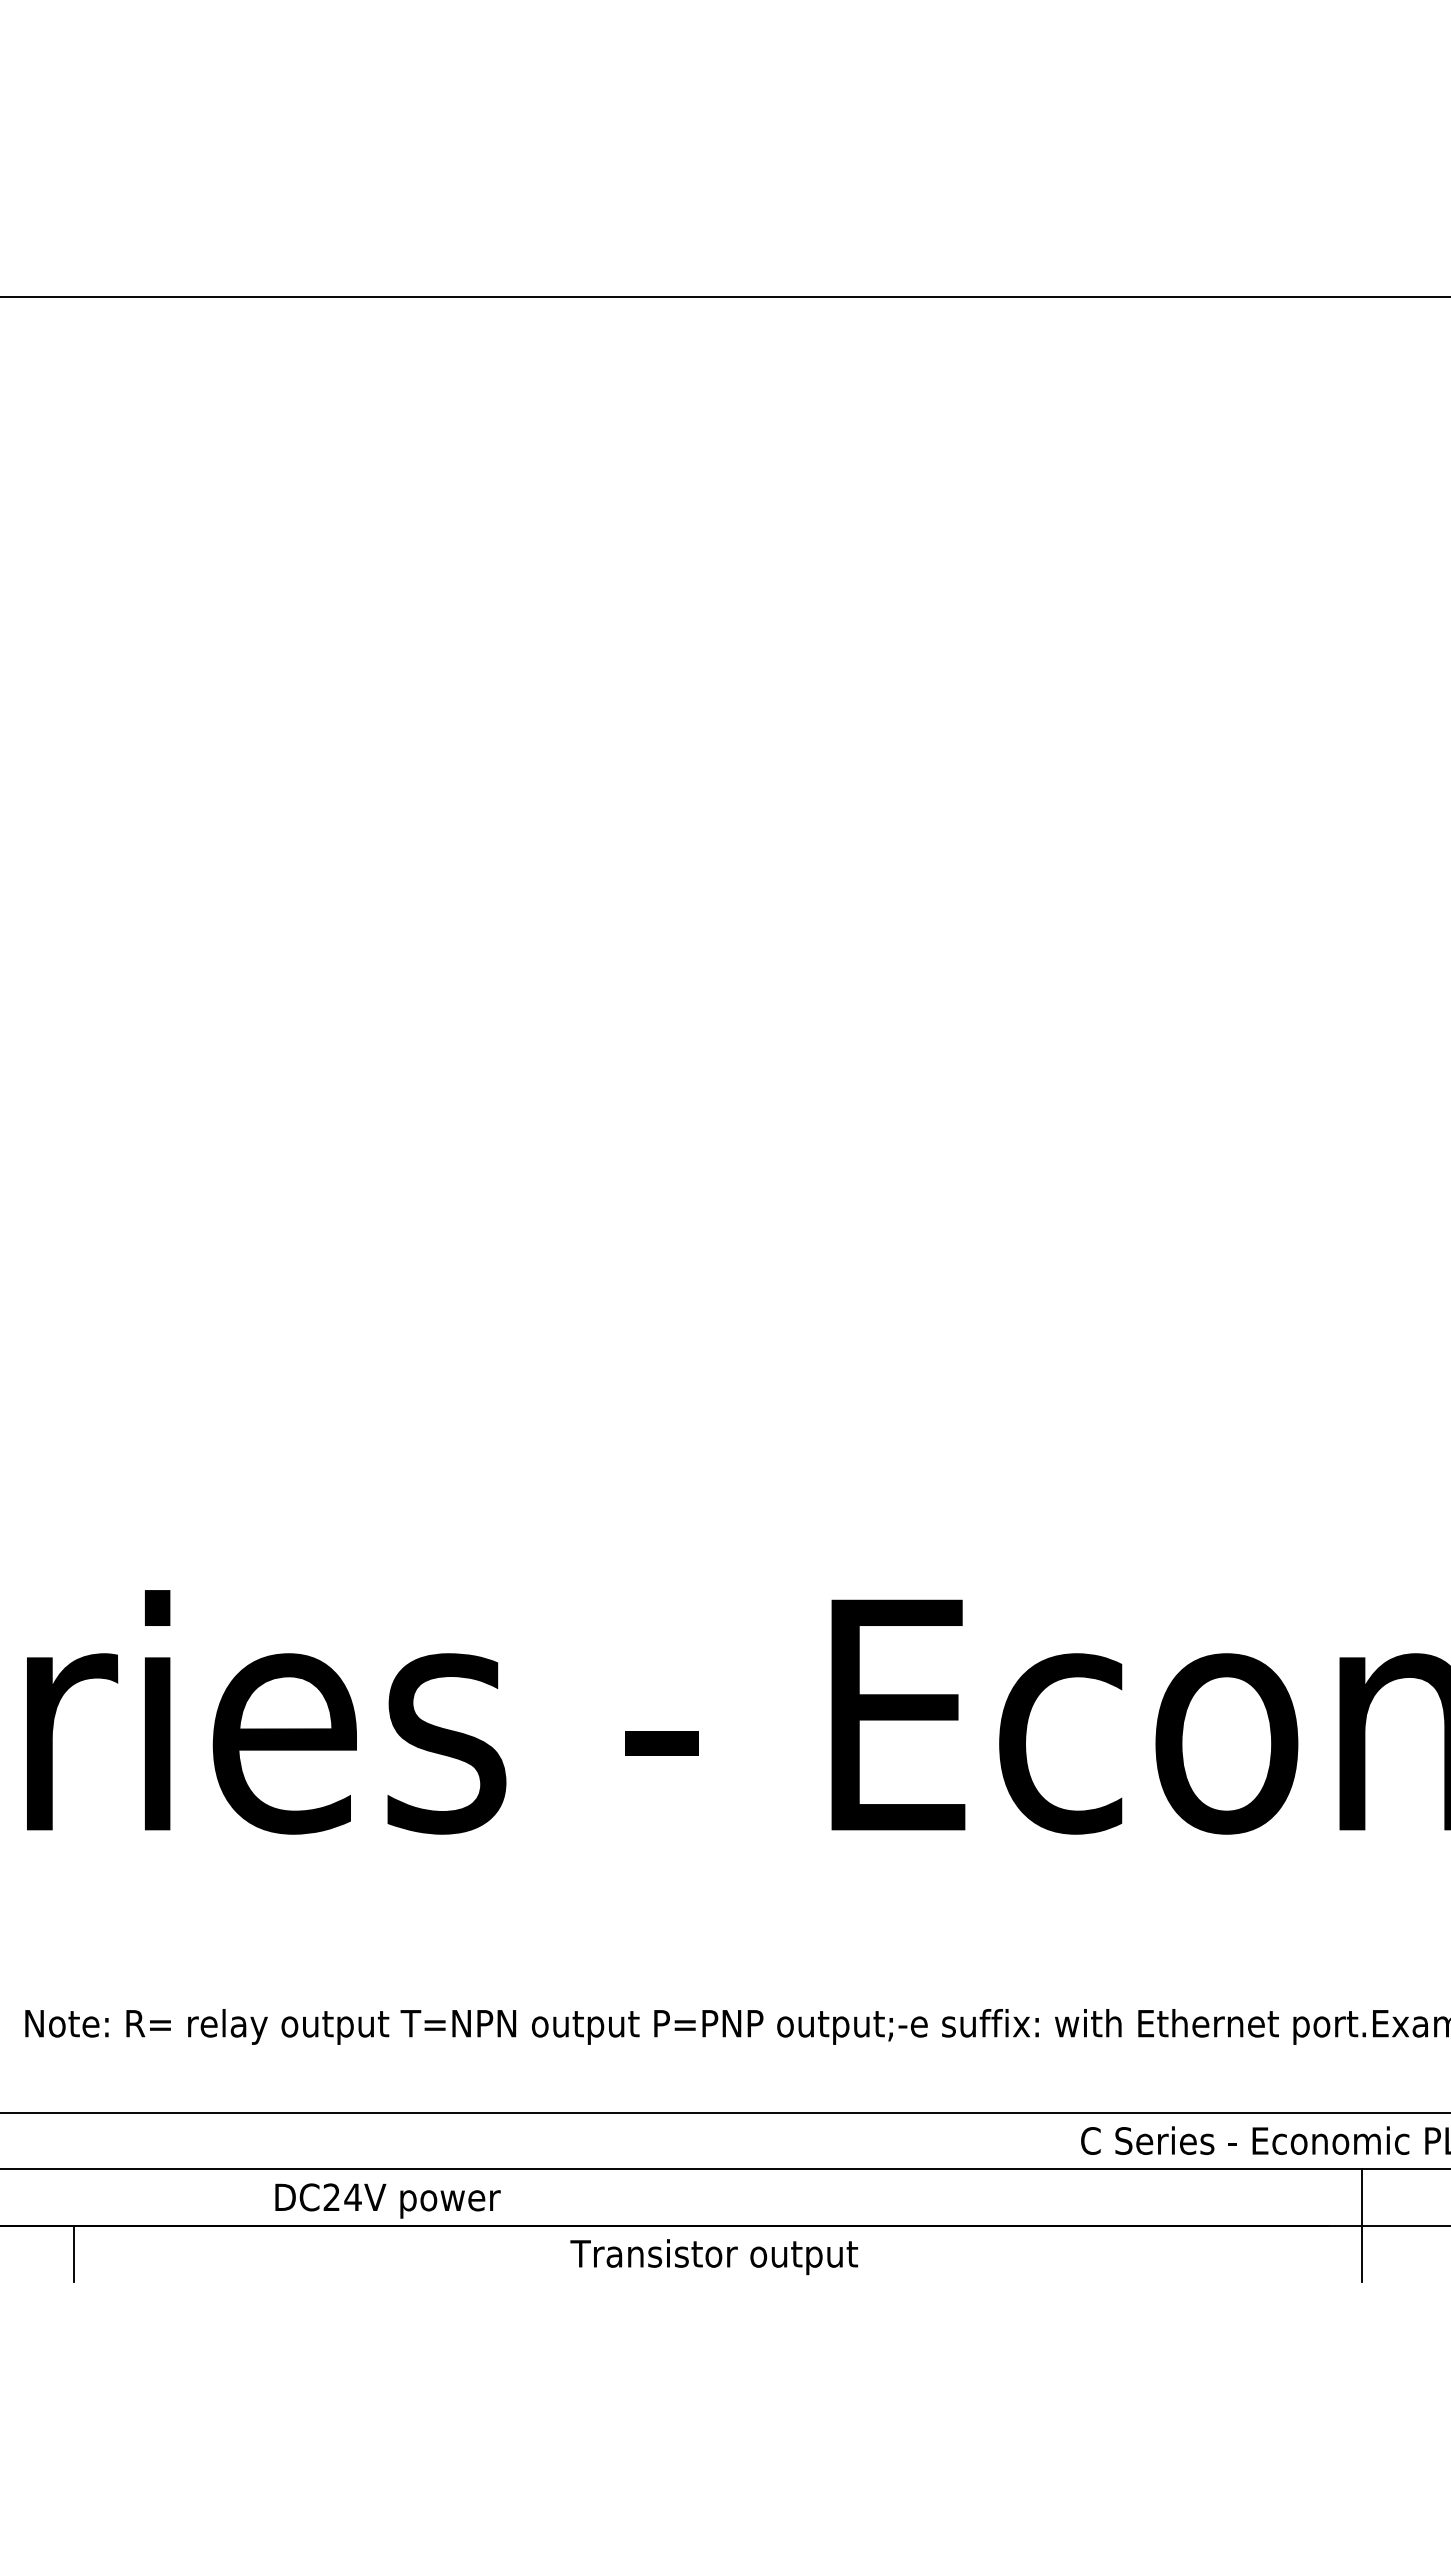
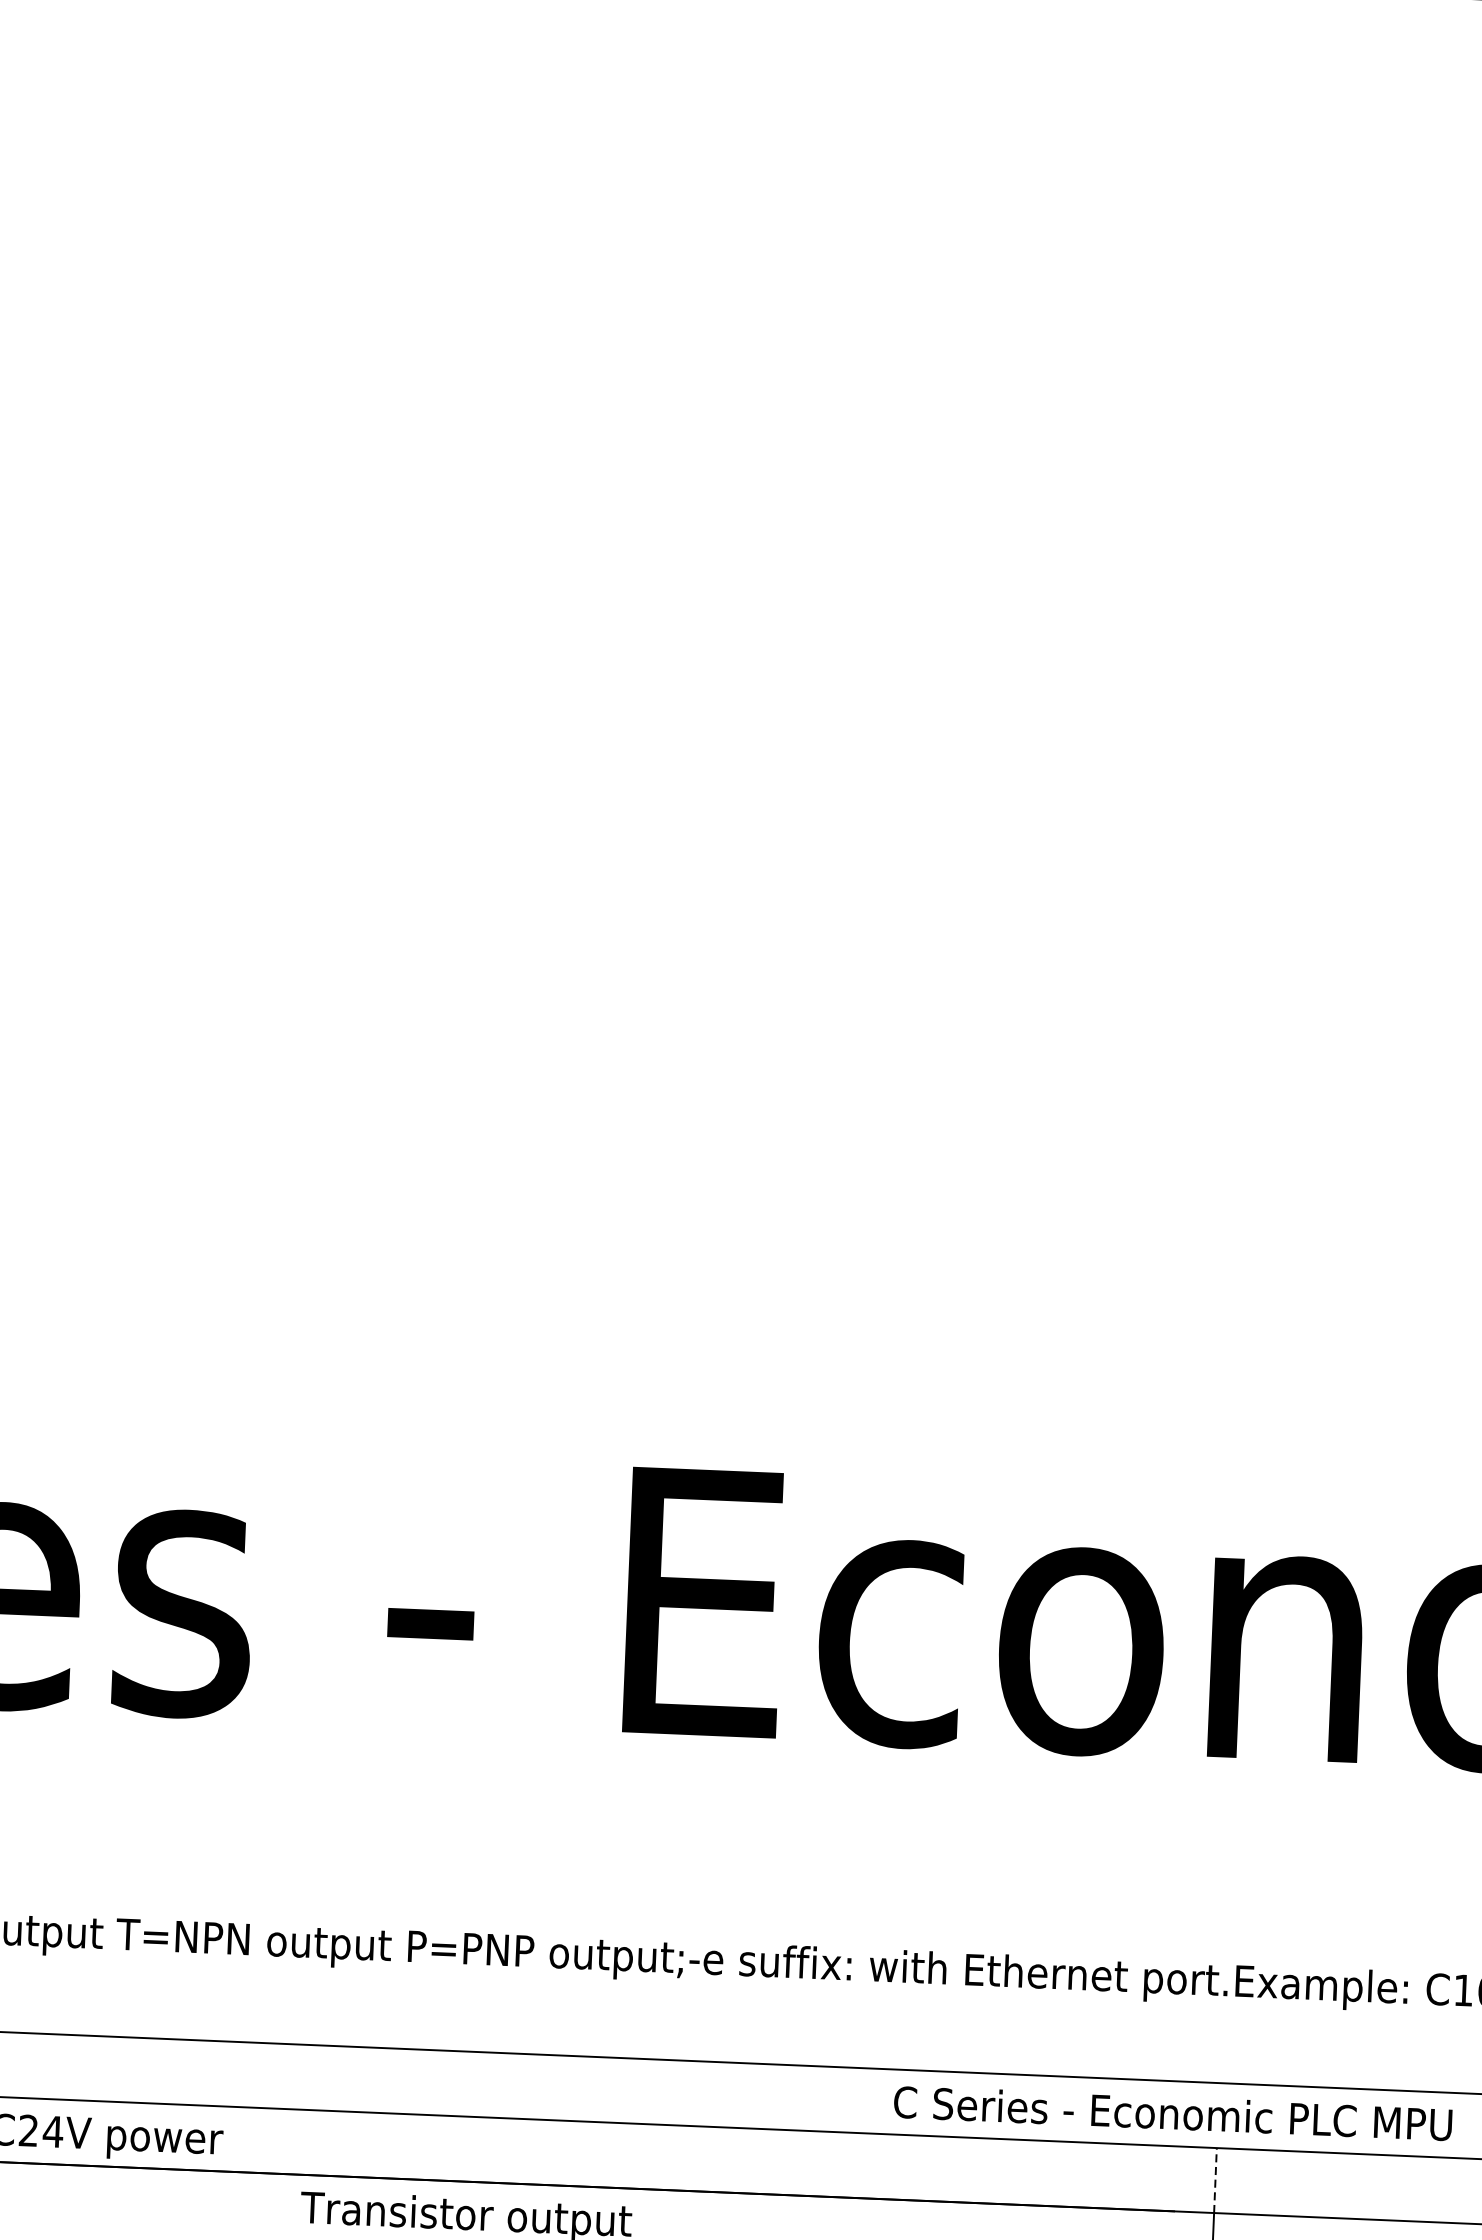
line: (1362, 2196) -> (1215, 2179), solid -> dashed

